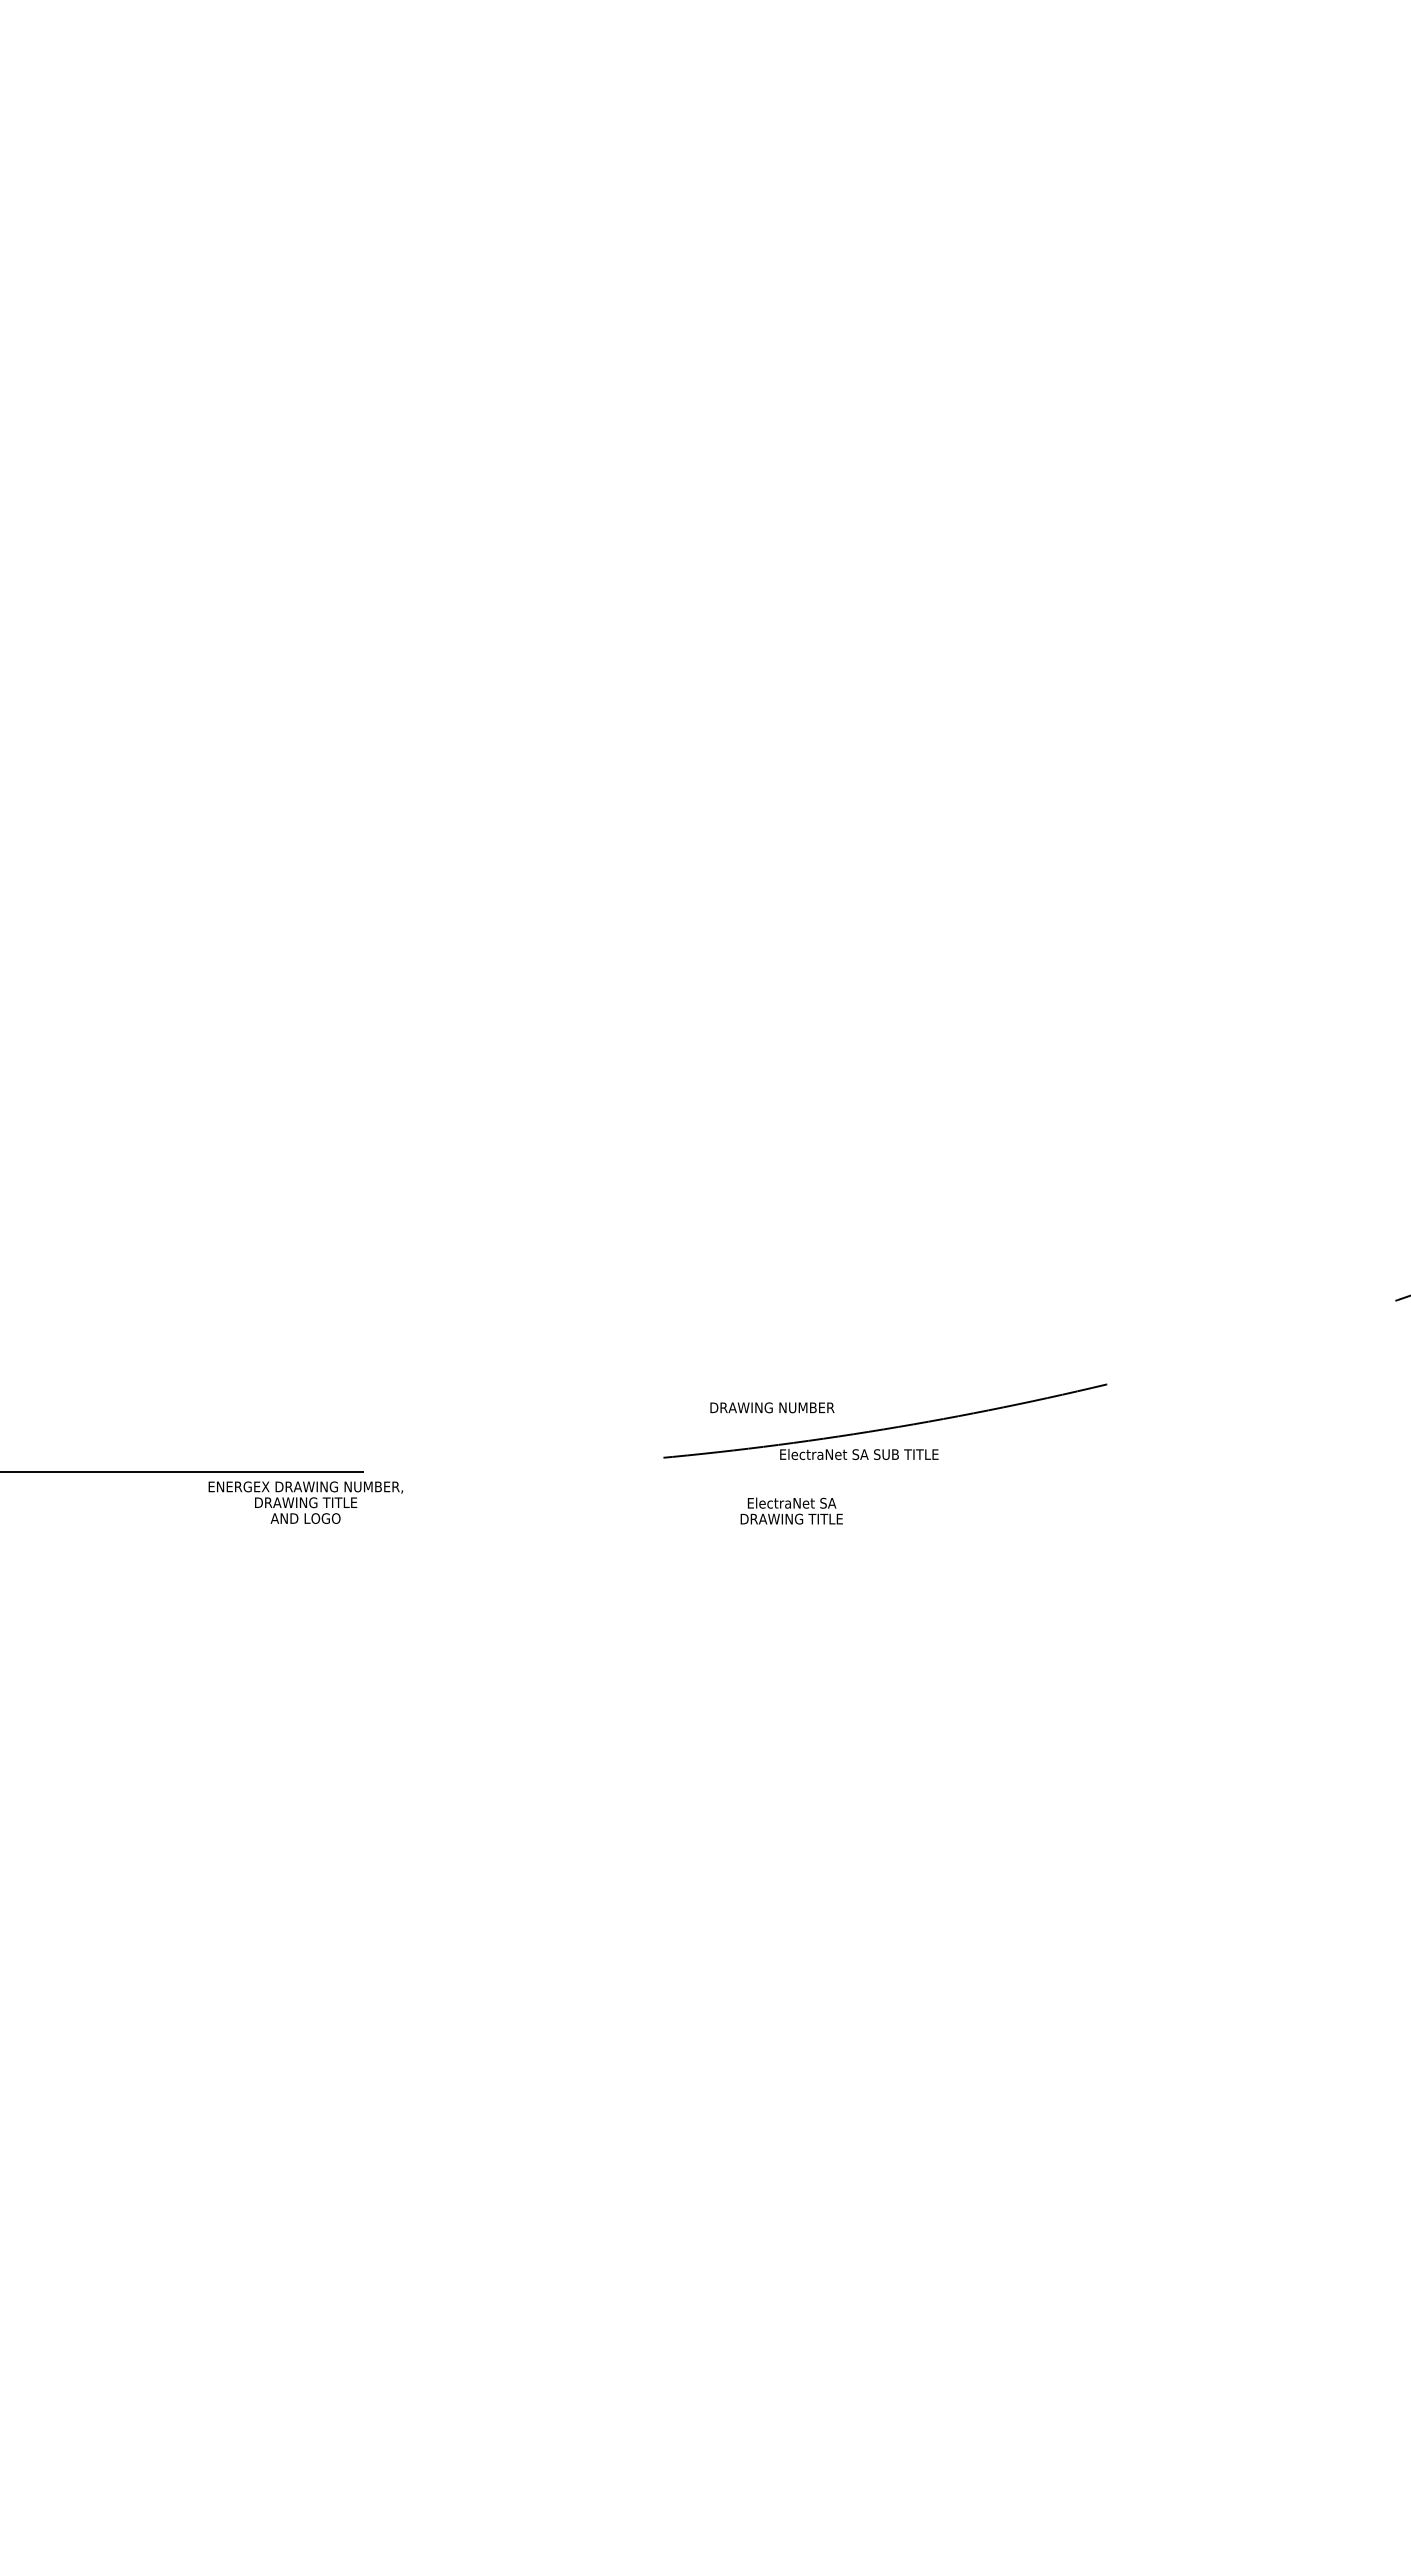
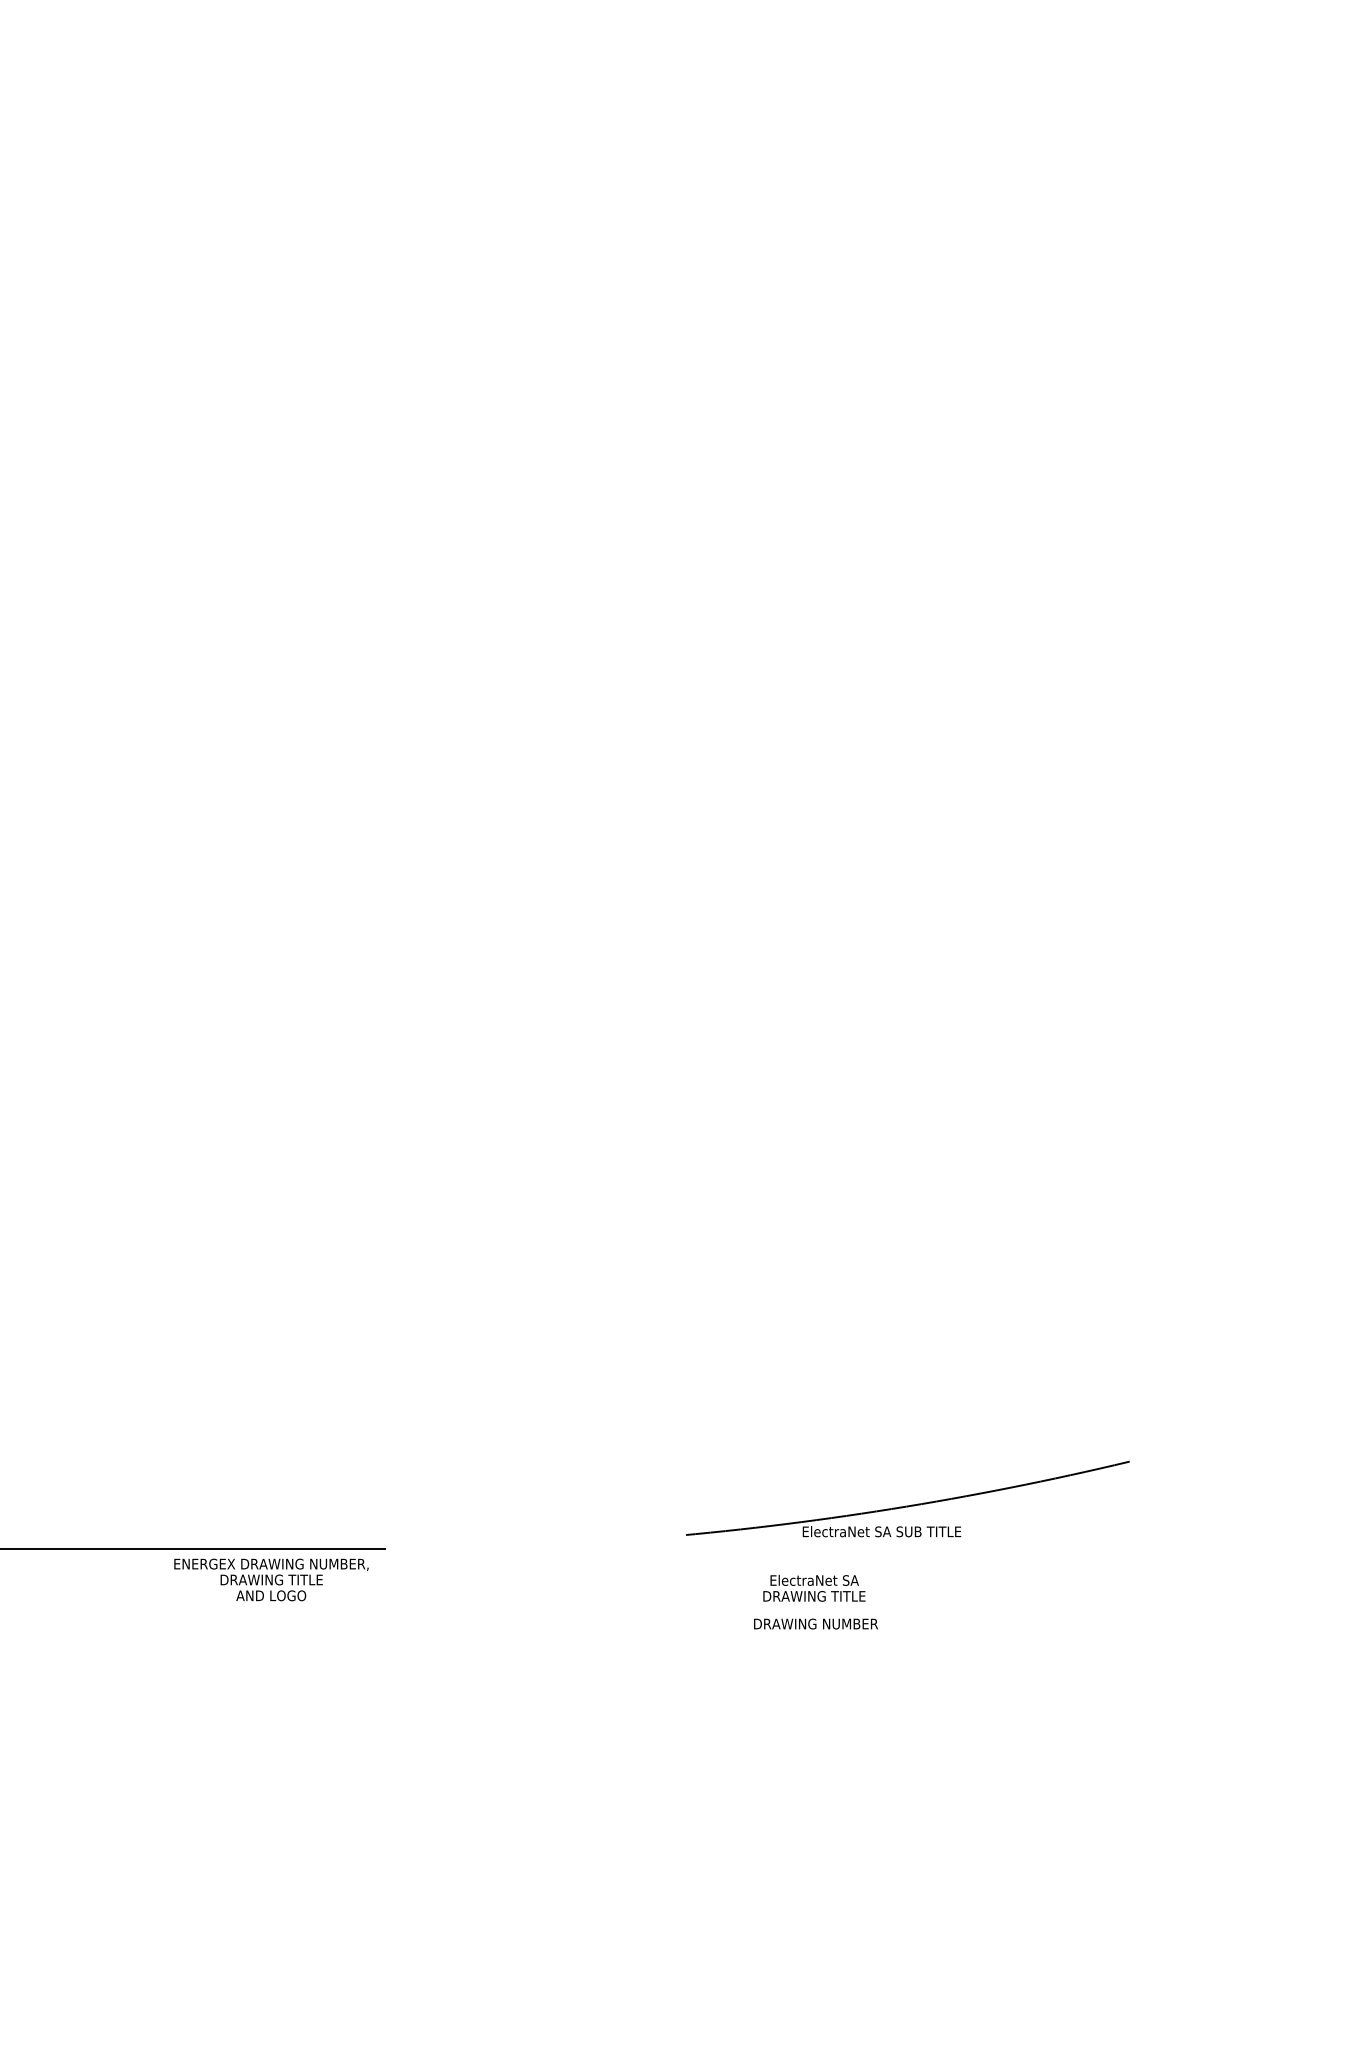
text: (772, 1407) -> (816, 1623), moved
text: (305, 1502) -> (271, 1579), moved

